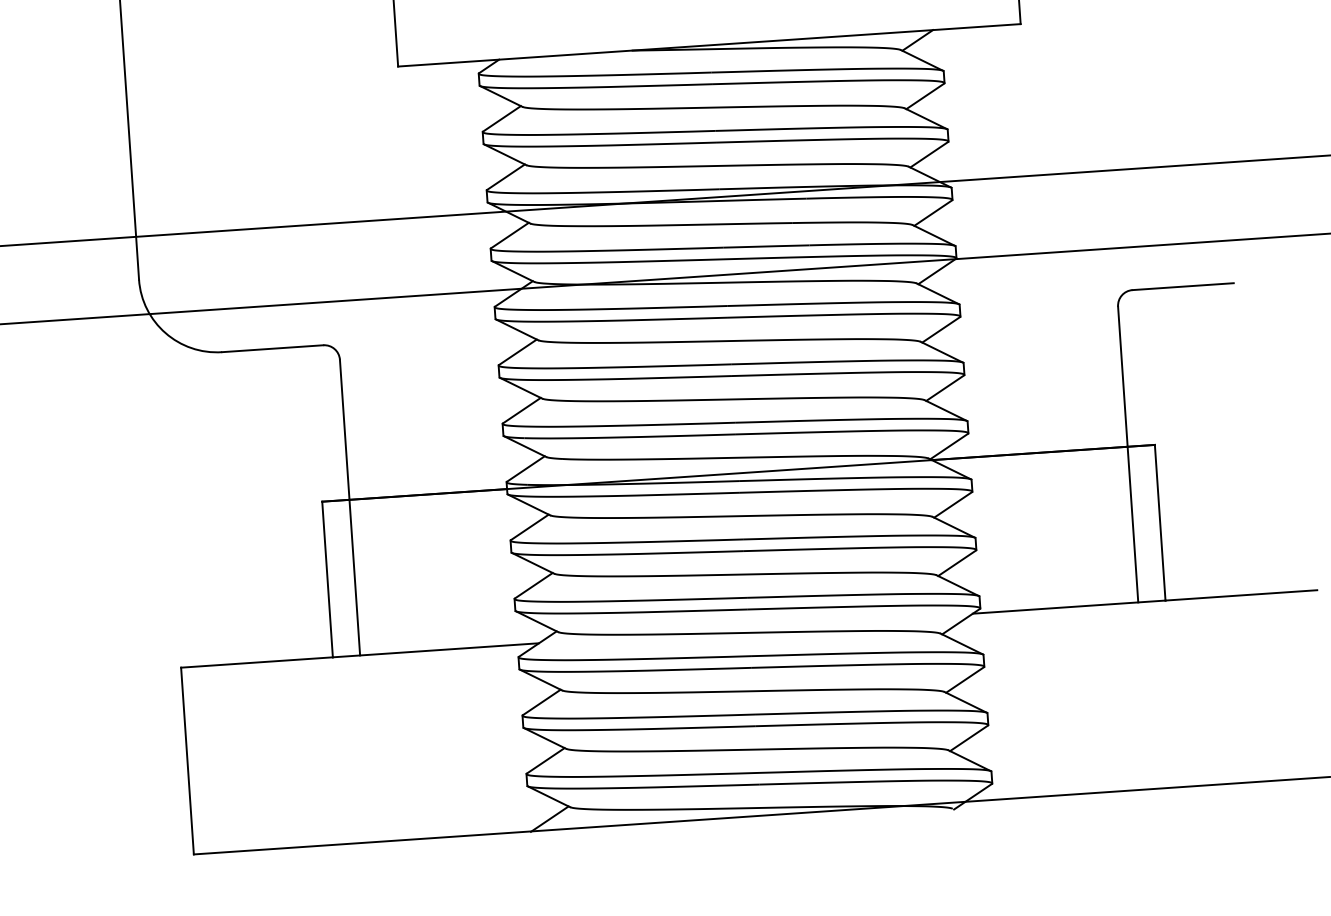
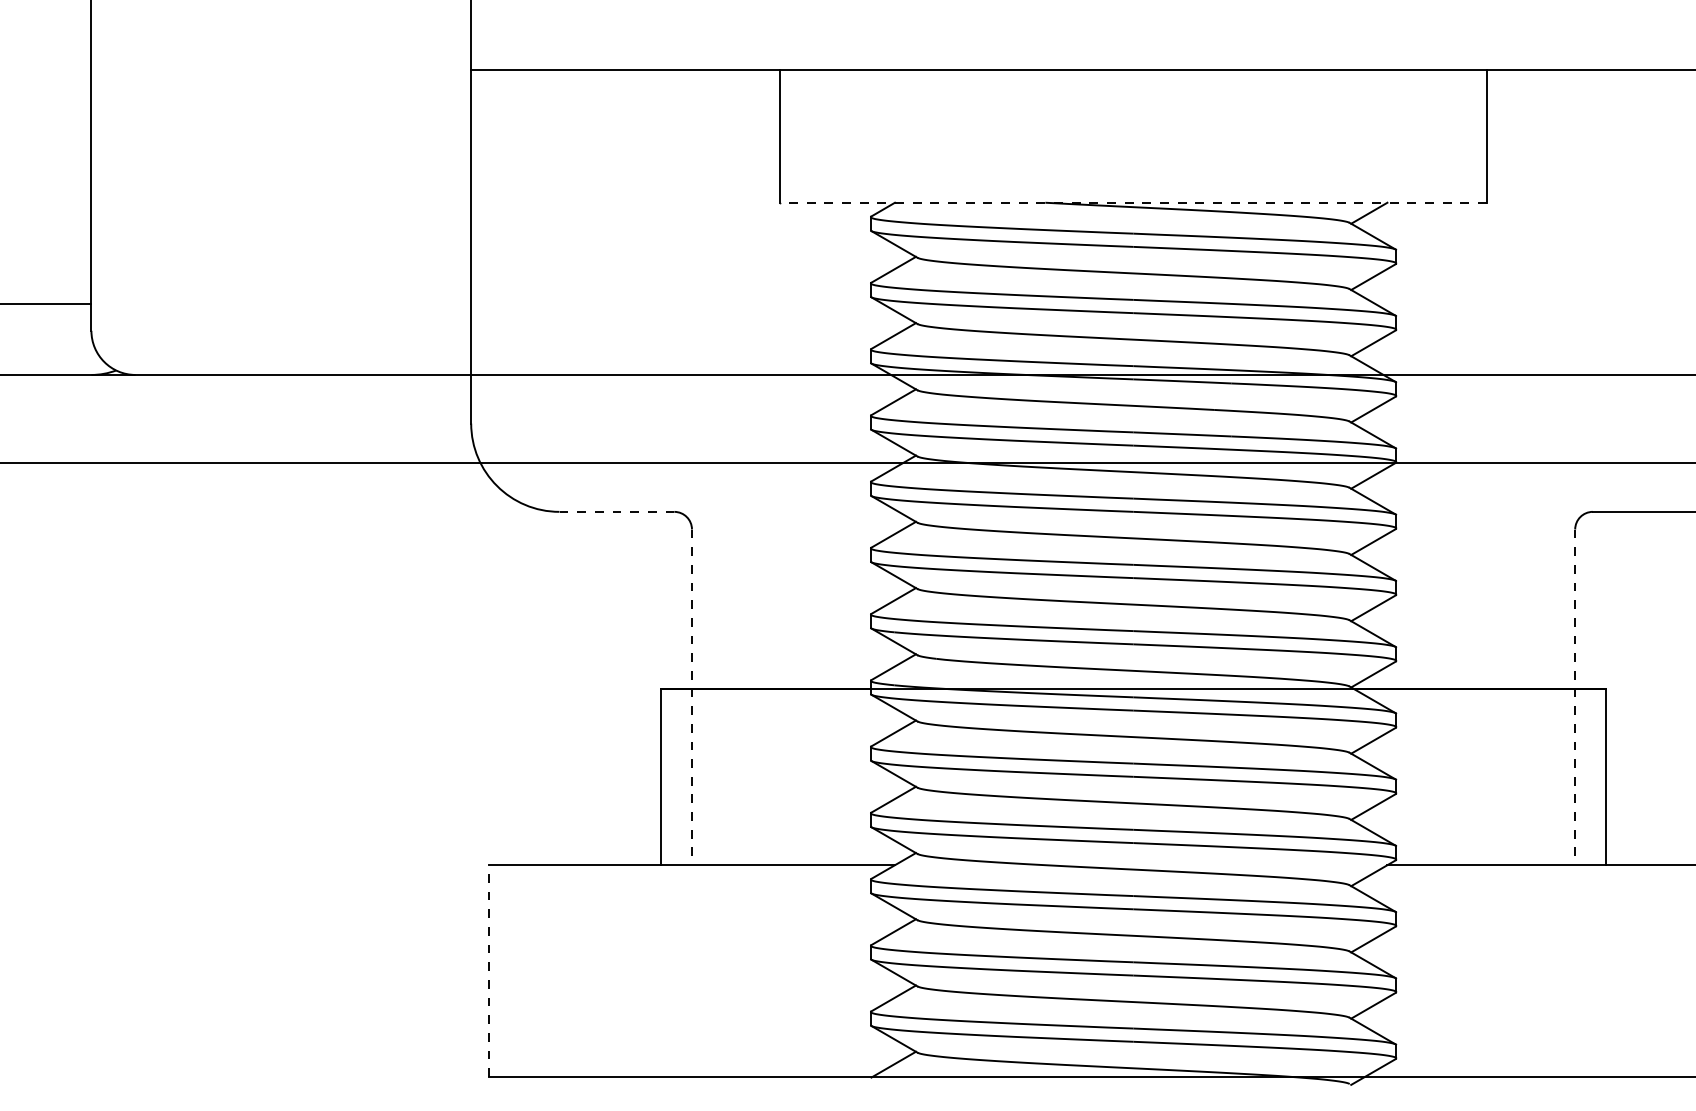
line: (709, 45) -> (1133, 202), solid -> dashed
line: (273, 348) -> (617, 511), solid -> dashed
line: (1128, 454) -> (1575, 697), solid -> dashed
line: (349, 507) -> (691, 697), solid -> dashed
line: (187, 761) -> (488, 971), solid -> dashed

